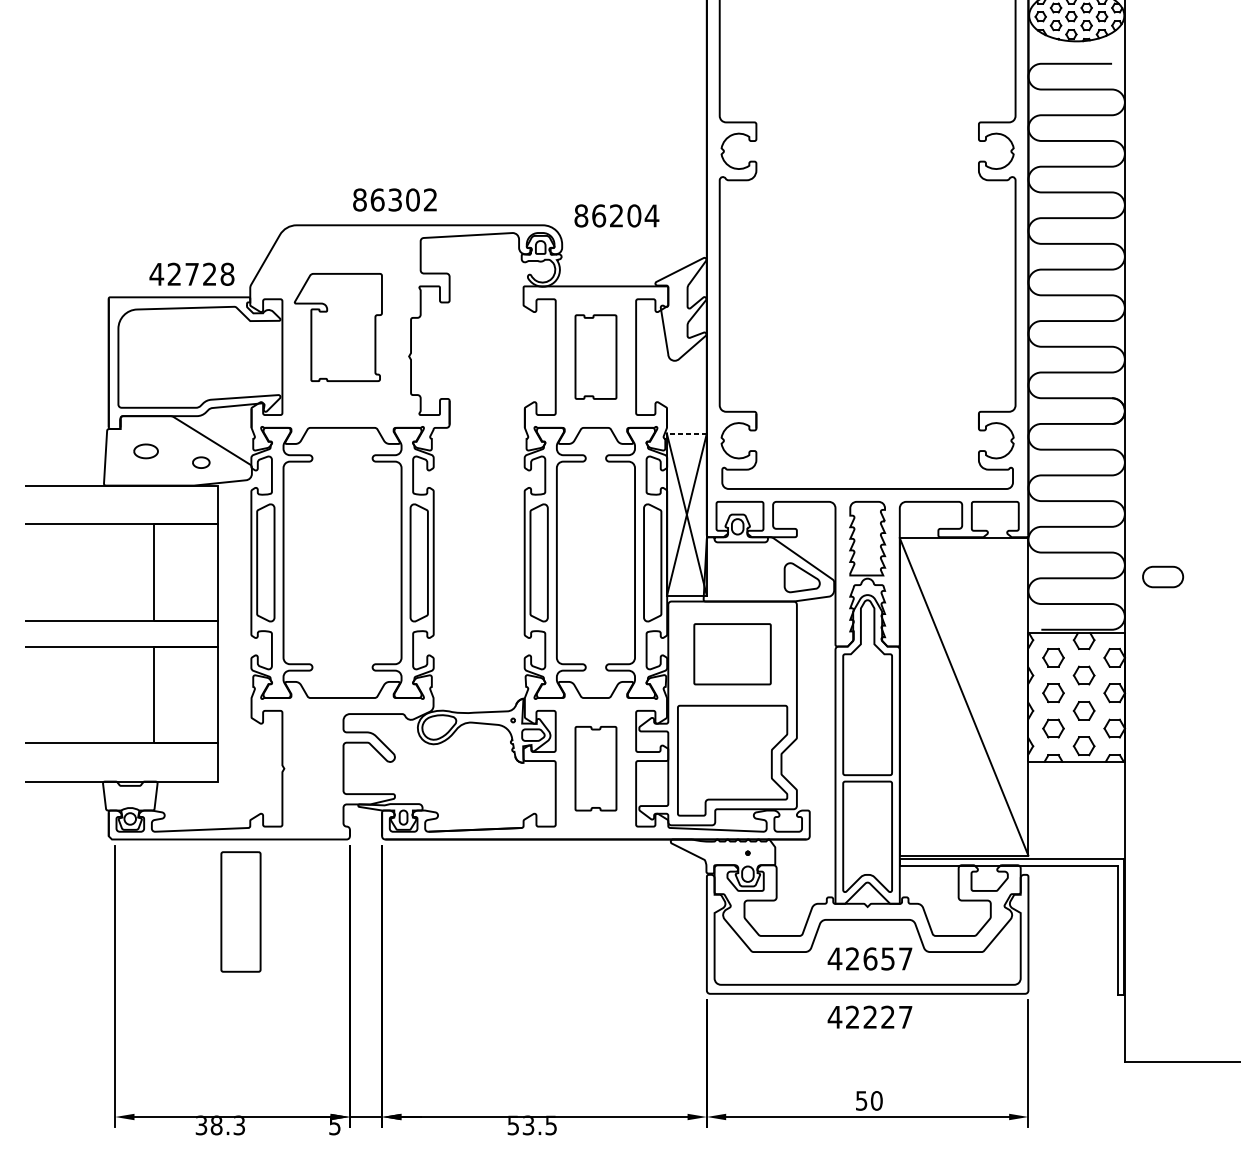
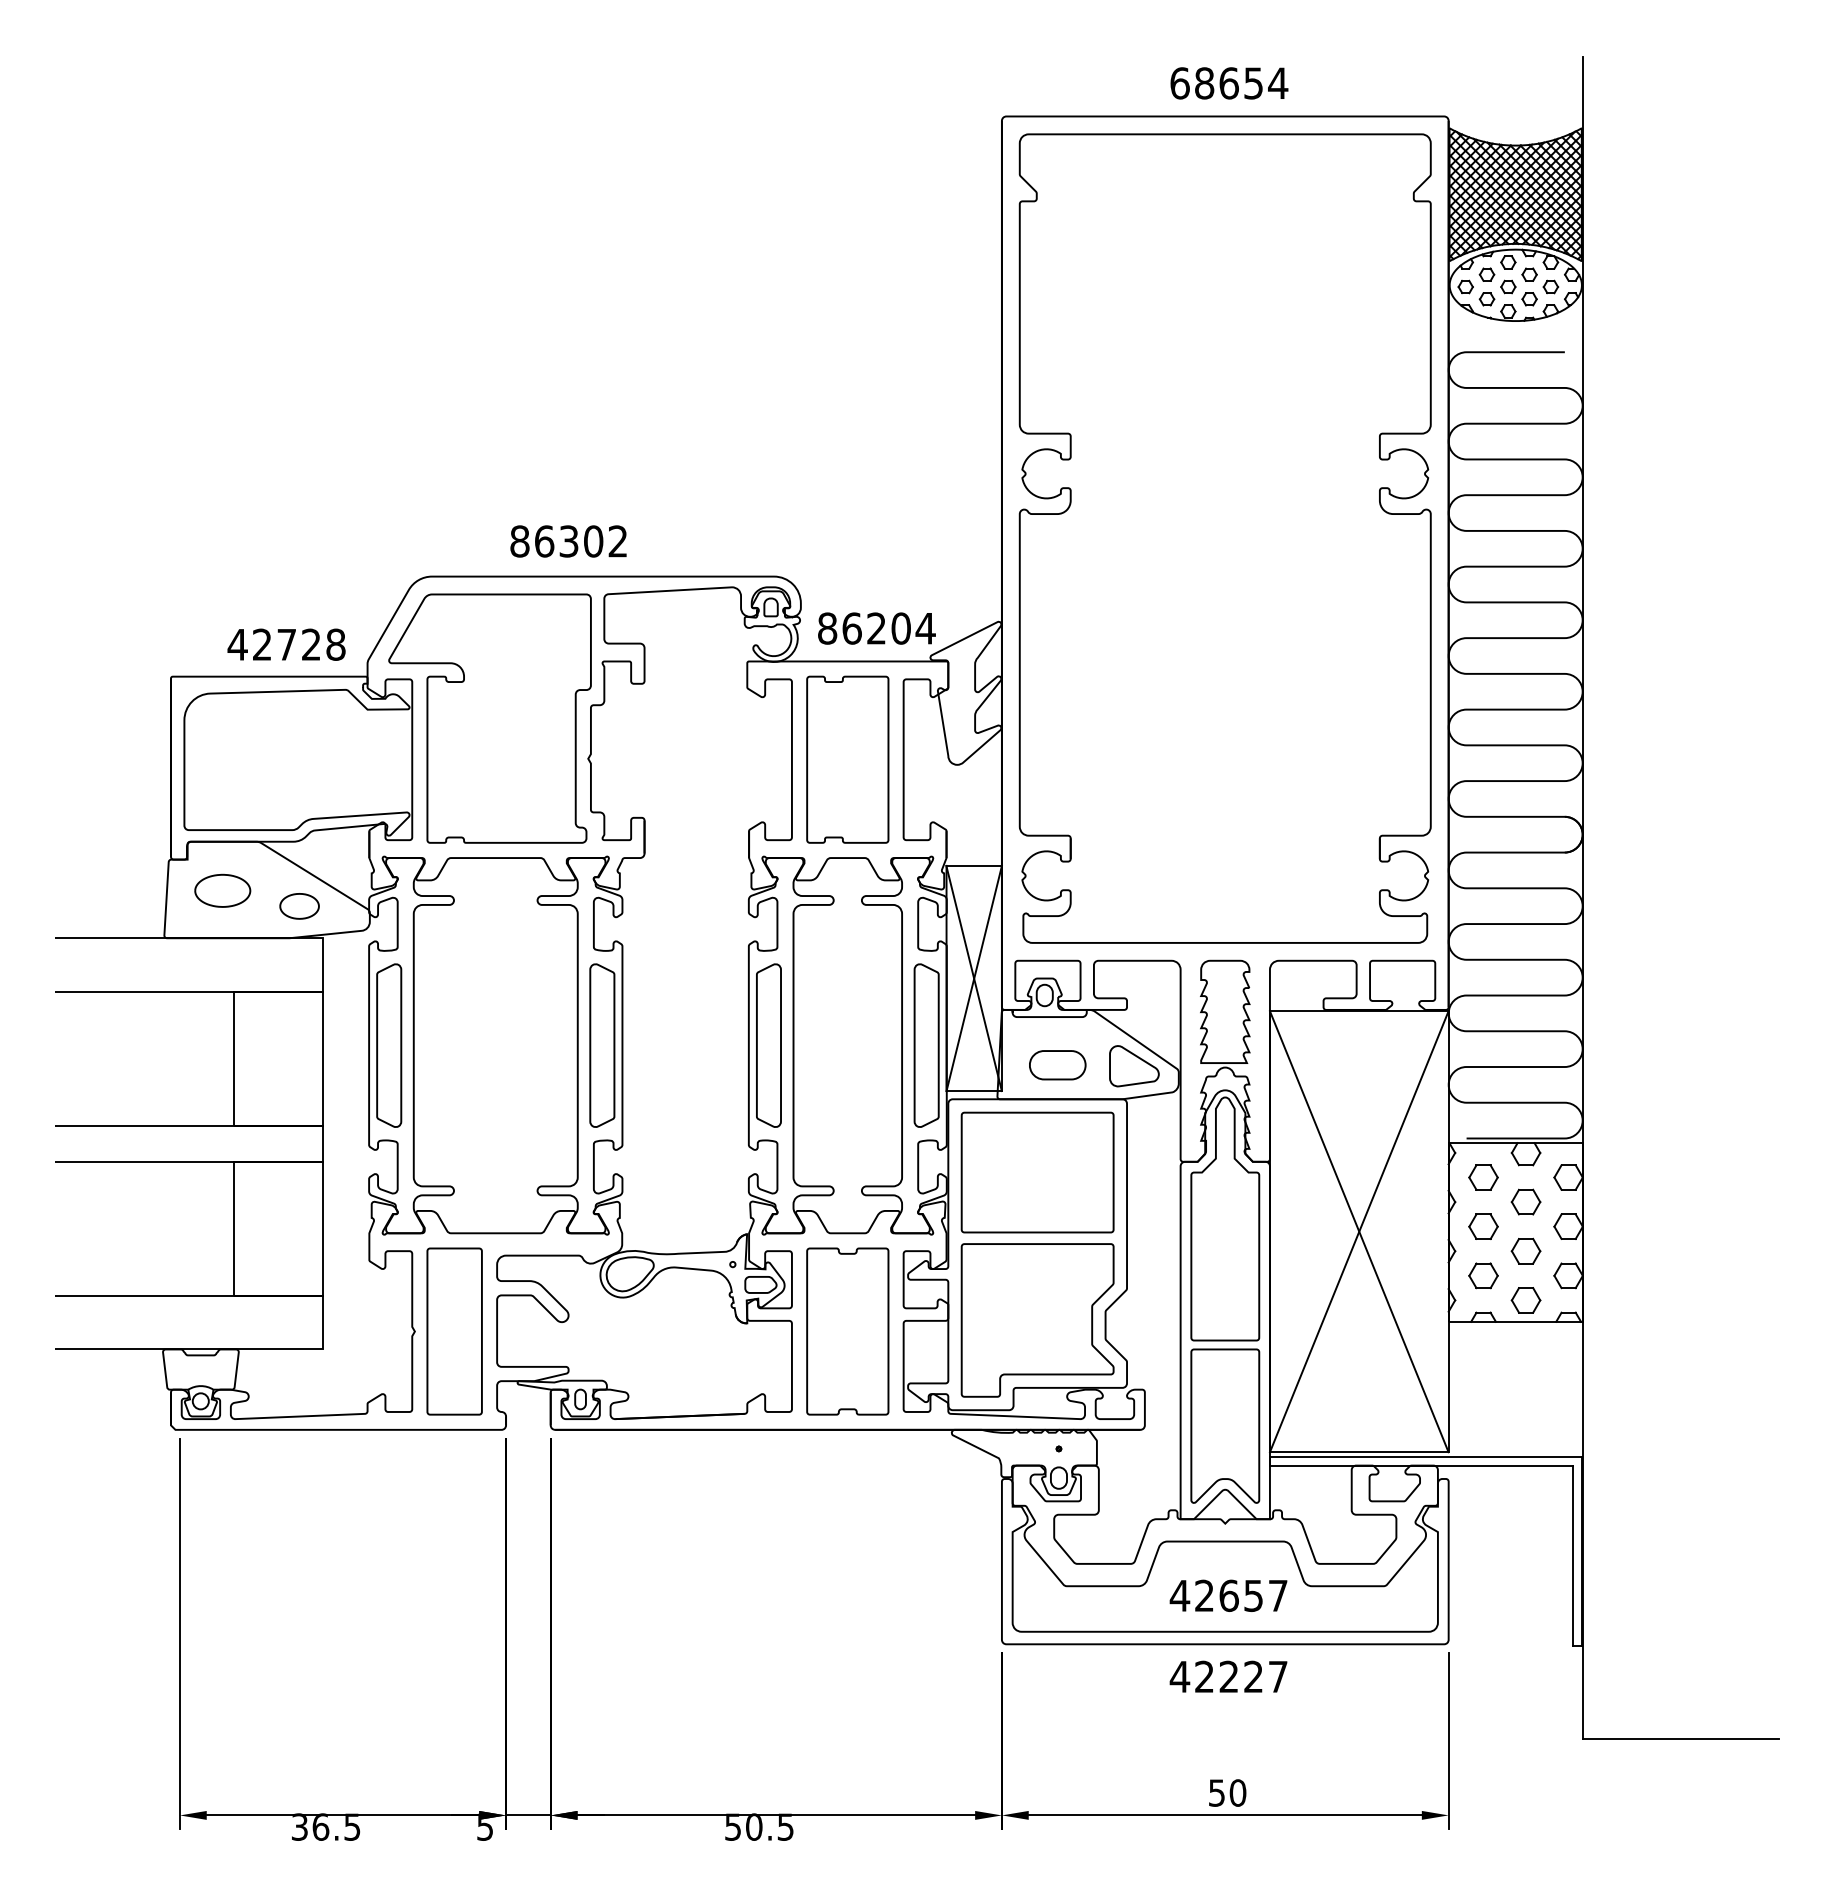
text: (616, 215) -> (876, 628), moved
part: (338, 327) -> (489, 718), size x1.67
part: (595, 356) -> (847, 759), size x1.43
line: (687, 433) -> (974, 865), dashed -> solid
part: (145, 451) -> (222, 890), size x1.67
part: (201, 462) -> (299, 906), size x1.67
part: (1162, 577) -> (1057, 1065), moved
part: (732, 654) -> (1037, 1172), size x1.43
line: (963, 696) -> (1358, 1231), added
part: (595, 768) -> (847, 1331), size x1.43
part: (240, 911) -> (454, 1331), moved
text: (227, 1124) -> (336, 1826), 38.3 -> 36.5
text: (528, 1124) -> (754, 1826), 53.5 -> 50.5

